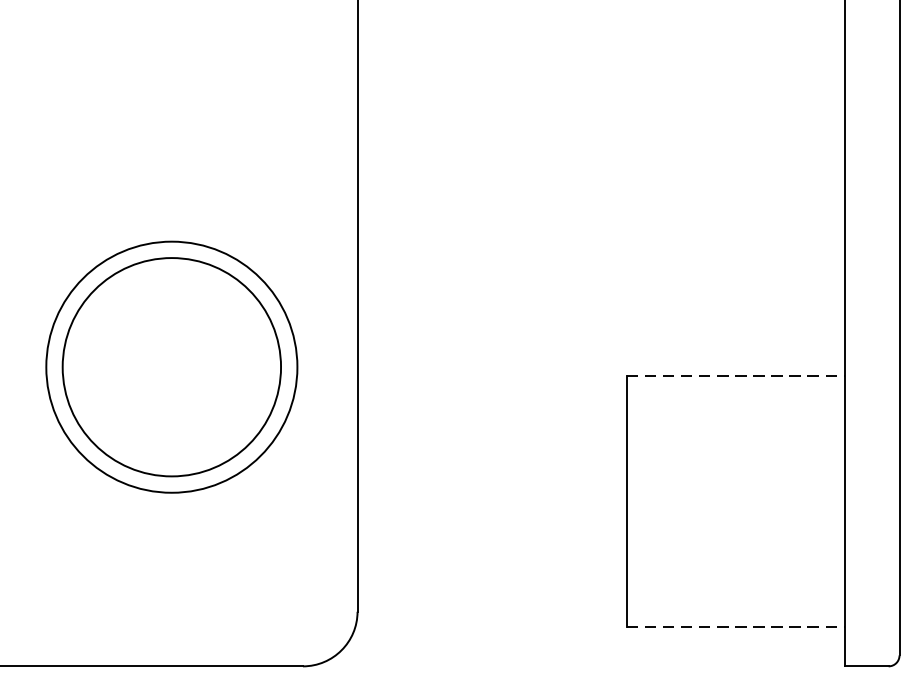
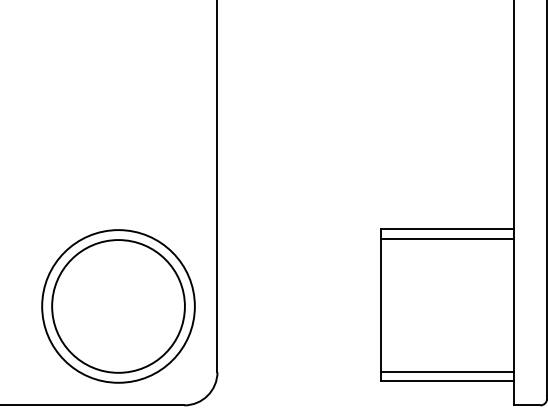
part: (171, 367) -> (118, 306), moved
line: (737, 375) -> (448, 228), dashed -> solid
line: (735, 391) -> (447, 238), added
line: (735, 610) -> (447, 371), added
line: (737, 627) -> (448, 381), dashed -> solid

